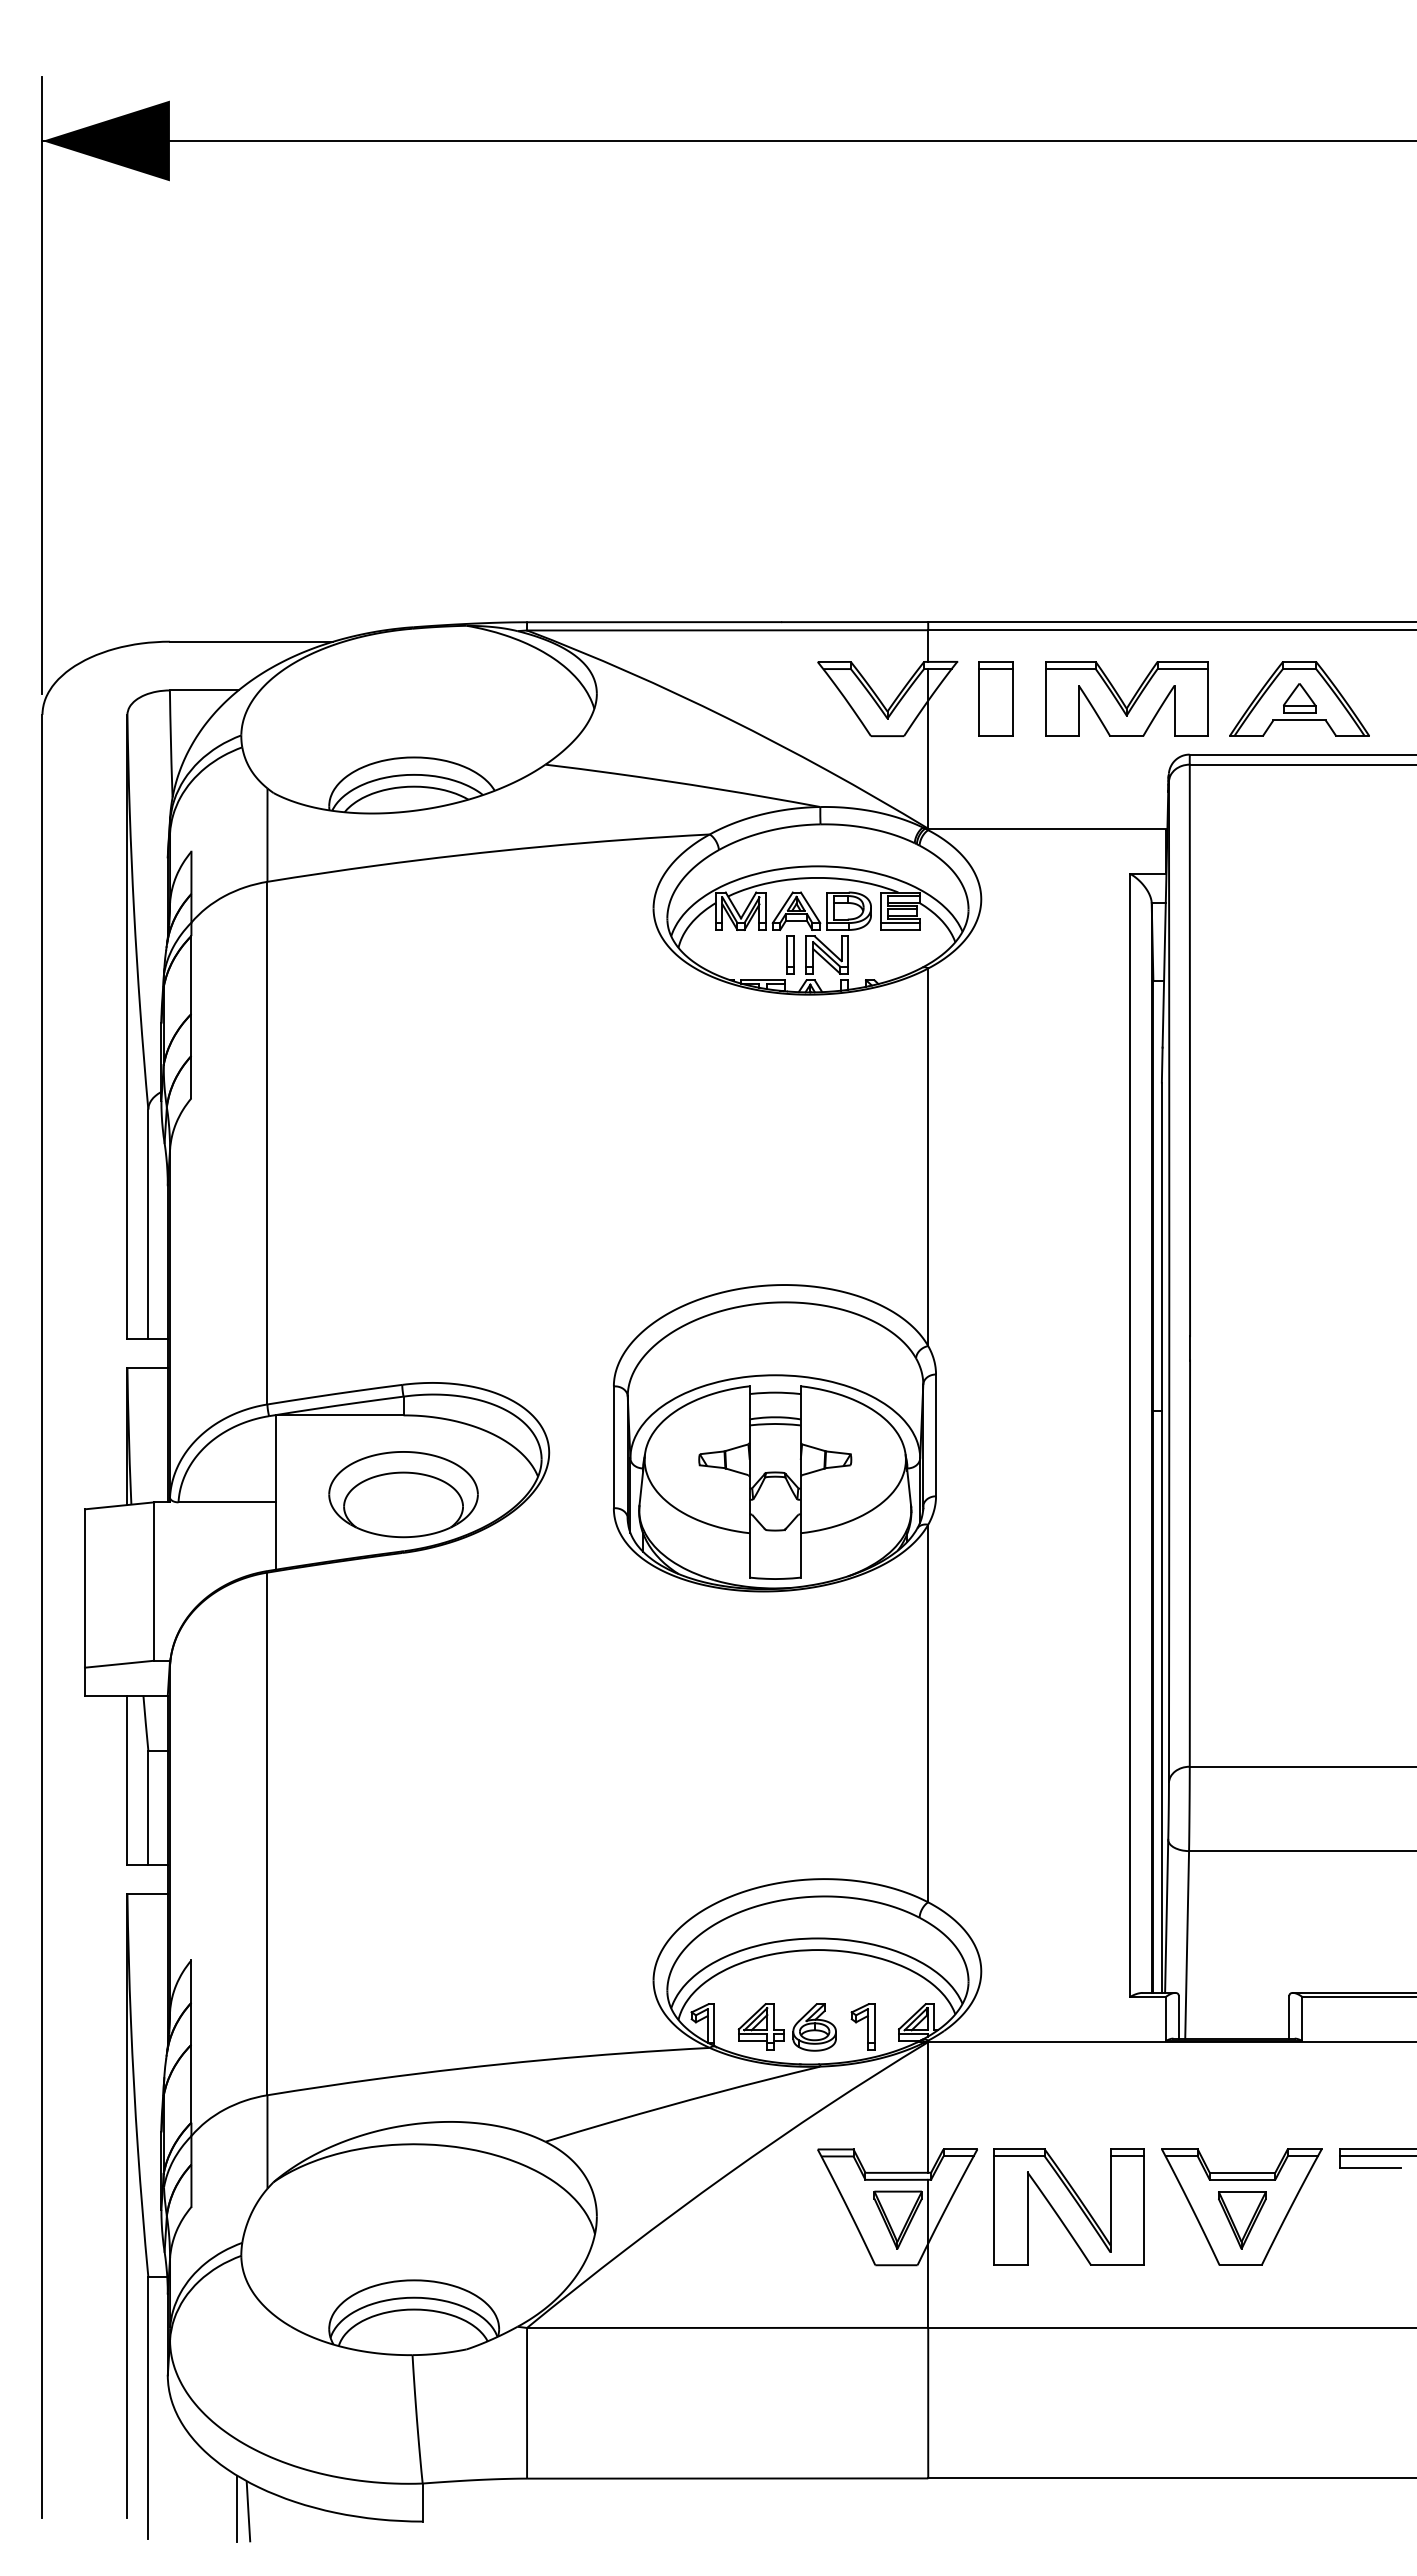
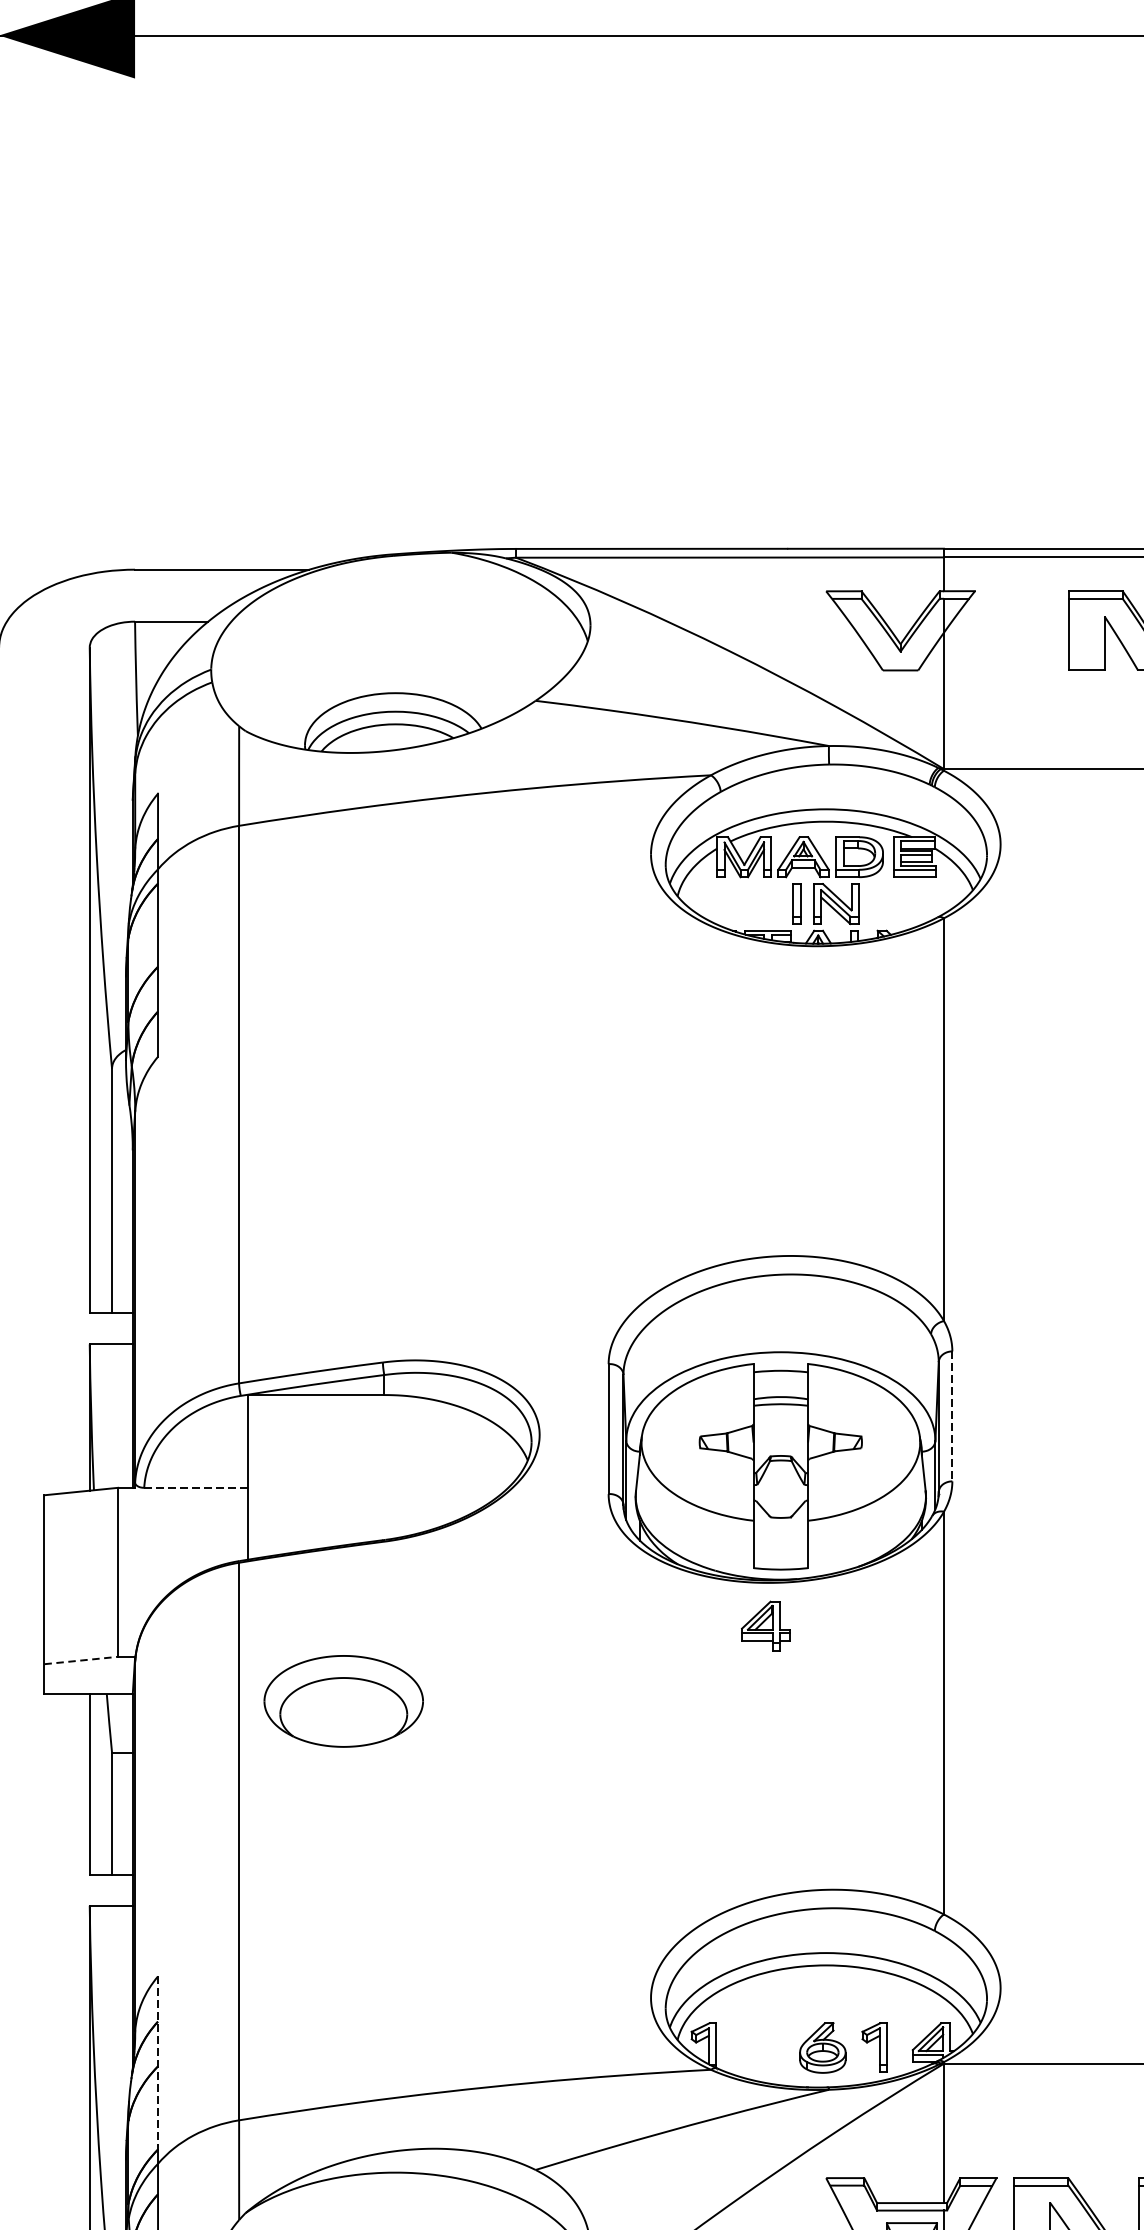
part: (995, 698) -> (1015, 630), removed
line: (936, 1435) -> (952, 1416), solid -> dashed
part: (403, 1494) -> (343, 1701), moved
line: (227, 1502) -> (196, 1487), solid -> dashed
line: (119, 1664) -> (81, 1660), solid -> dashed
part: (760, 2026) -> (765, 1625), moved
line: (191, 2042) -> (158, 2064), solid -> dashed

